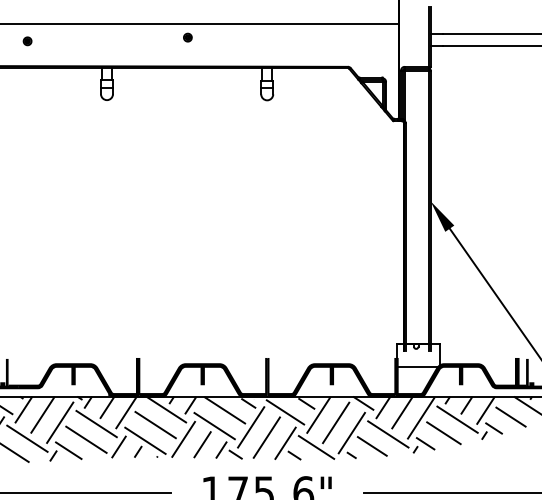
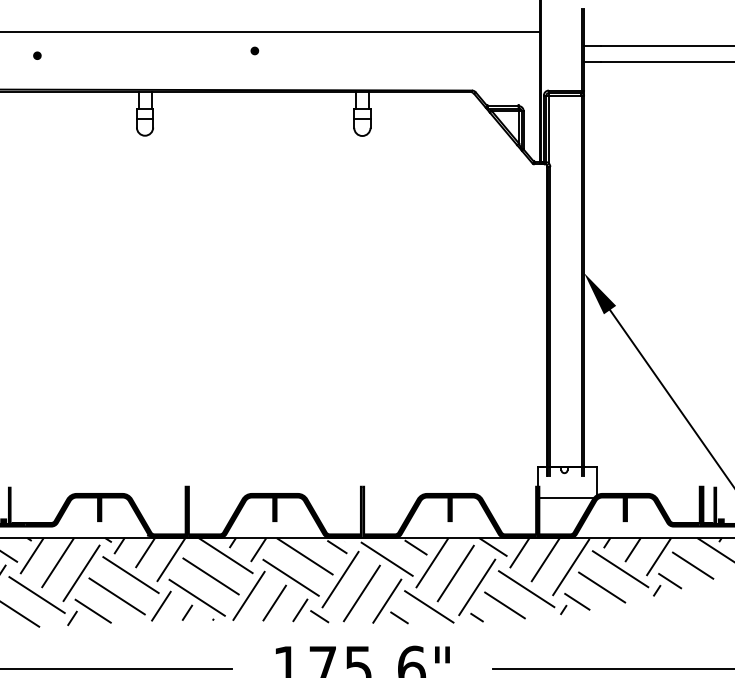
part: (187, 37) -> (254, 50), size x0.62
part: (27, 41) -> (37, 55), size x0.62

